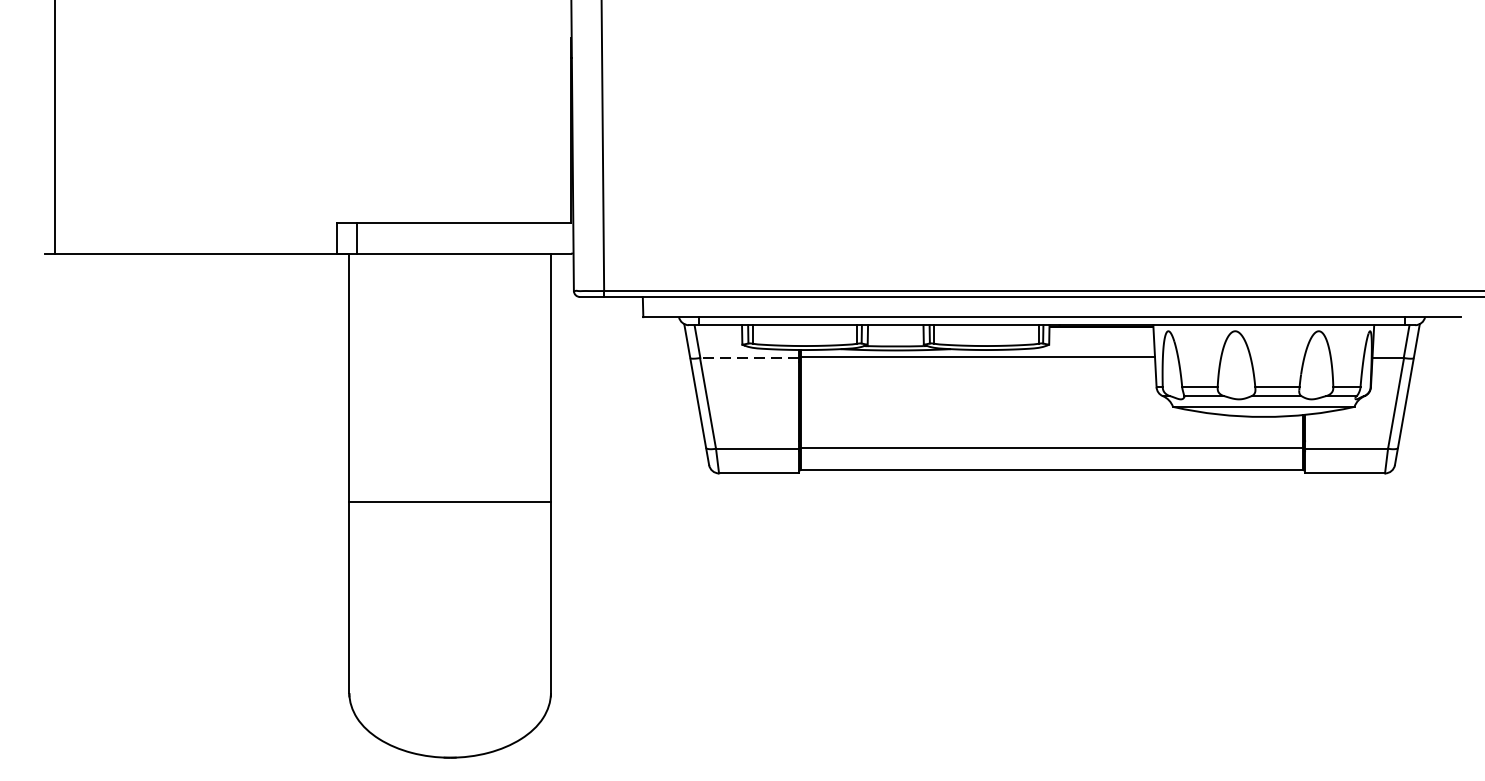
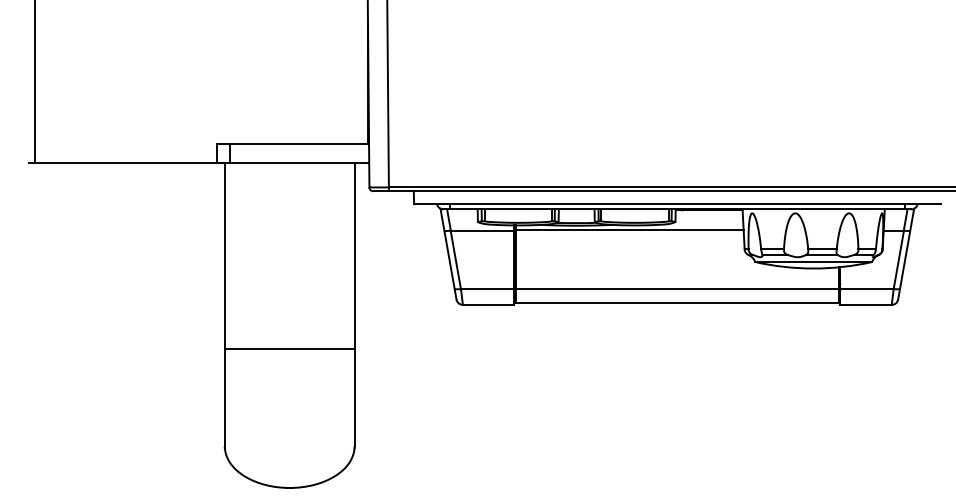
line: (749, 357) -> (482, 230), dashed -> solid
line: (449, 502) -> (289, 349), moved

